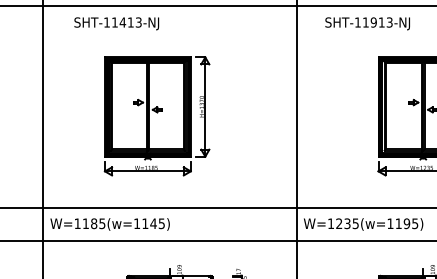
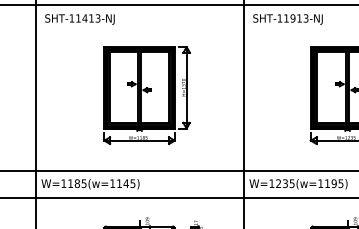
text: (116, 23) -> (79, 19), moved
text: (367, 23) -> (287, 19), moved
part: (156, 116) -> (146, 95), moved

